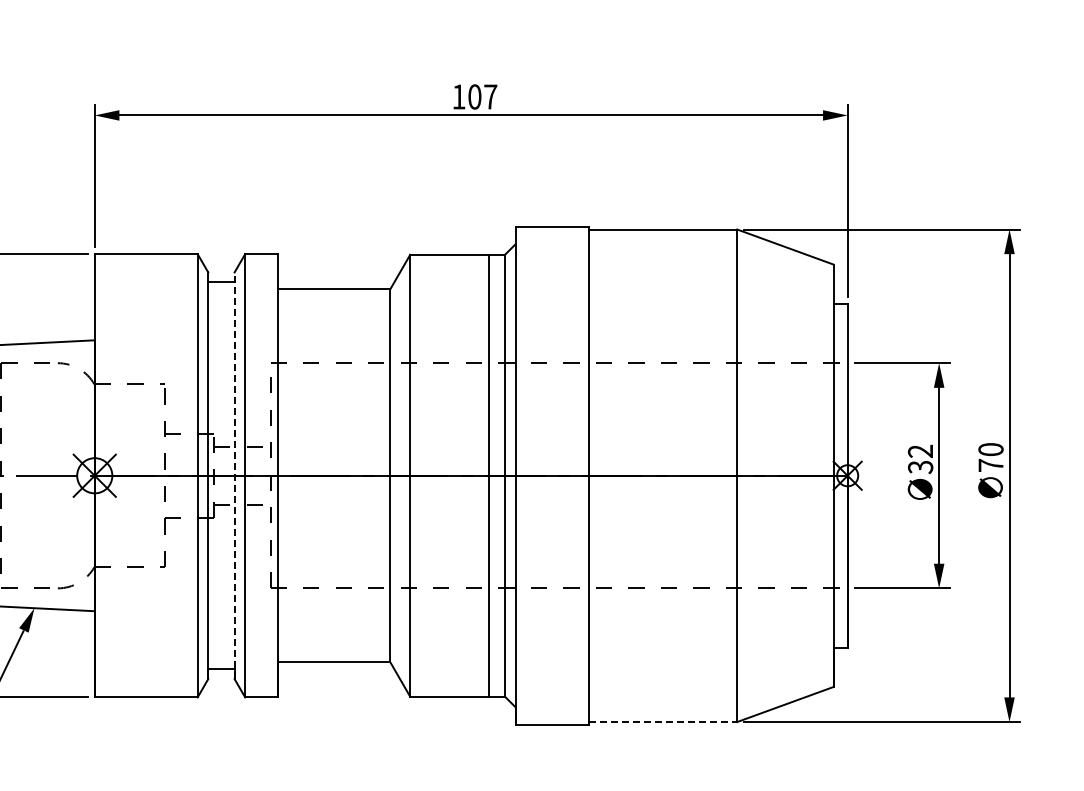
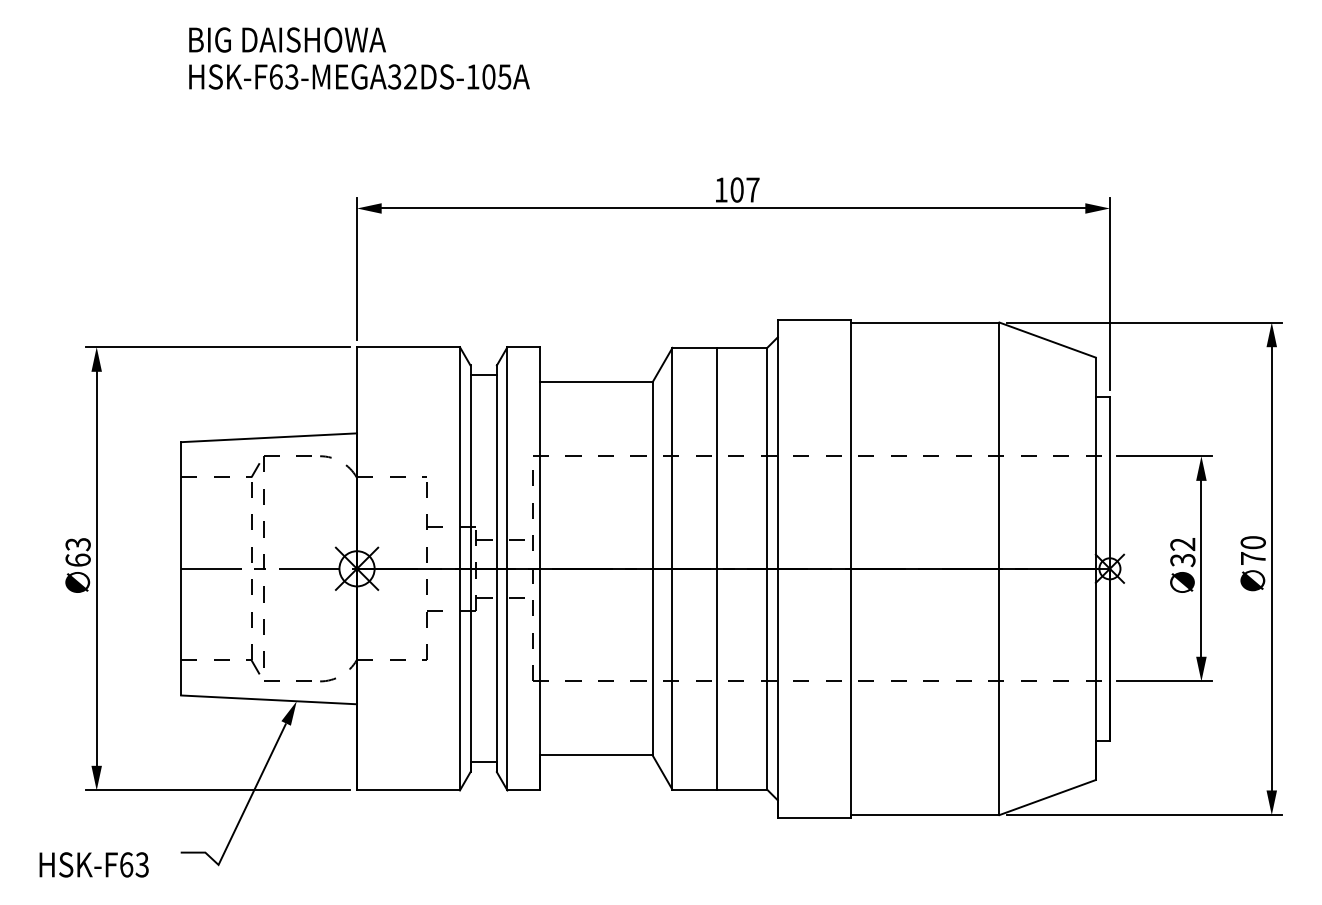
line: (234, 475) -> (496, 568), dashed -> solid
line: (489, 475) -> (717, 568), moved
line: (663, 722) -> (925, 815), dashed -> solid

